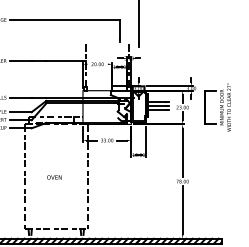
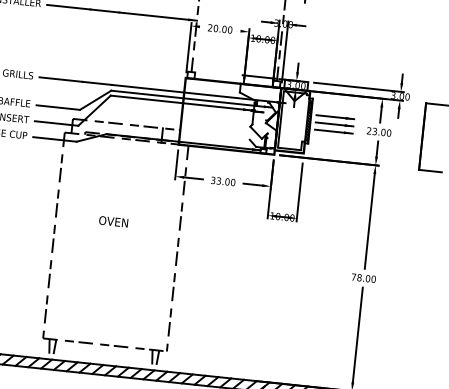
text: (54, 177) -> (113, 221), moved

